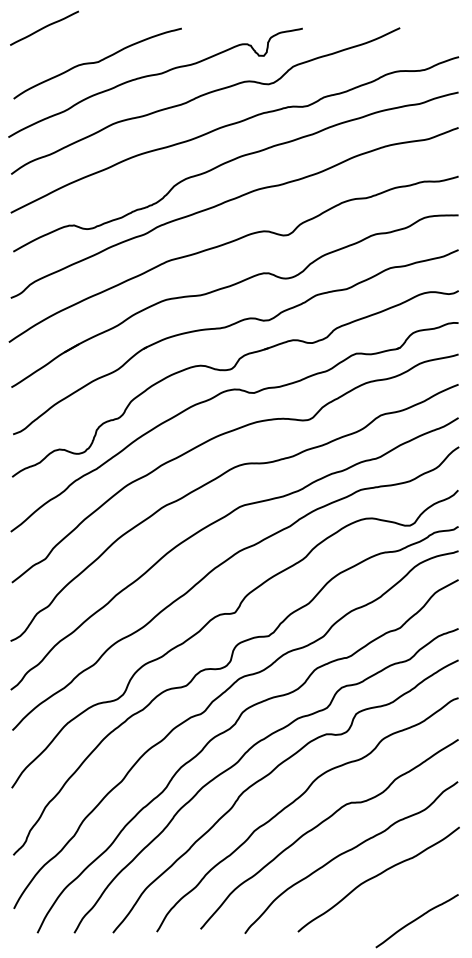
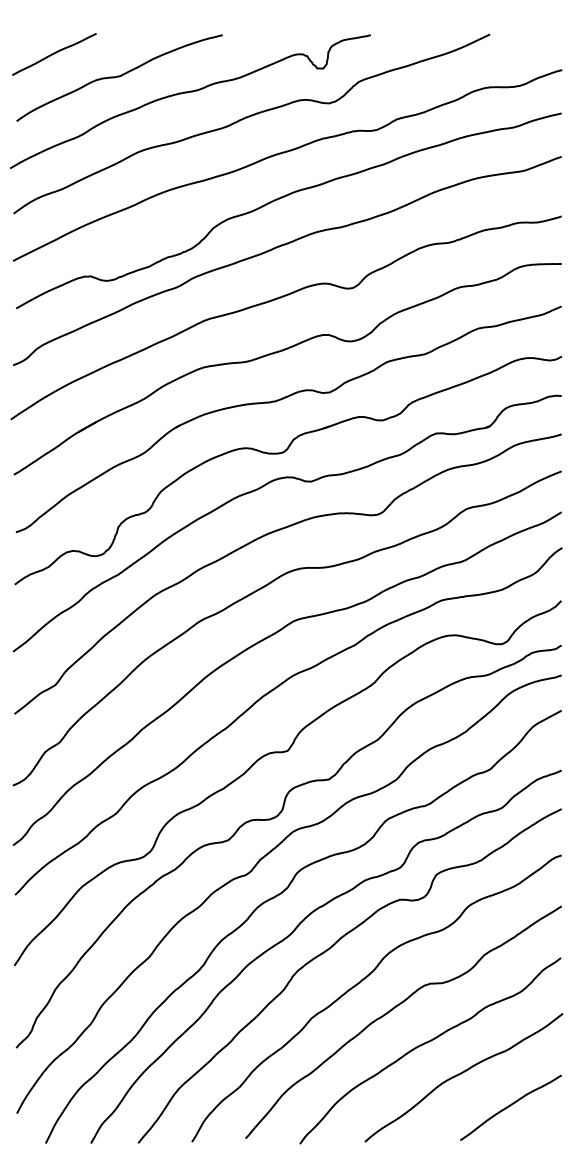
curve: (44, 27) -> (54, 53), moved
curve: (416, 920) -> (510, 1107), moved

